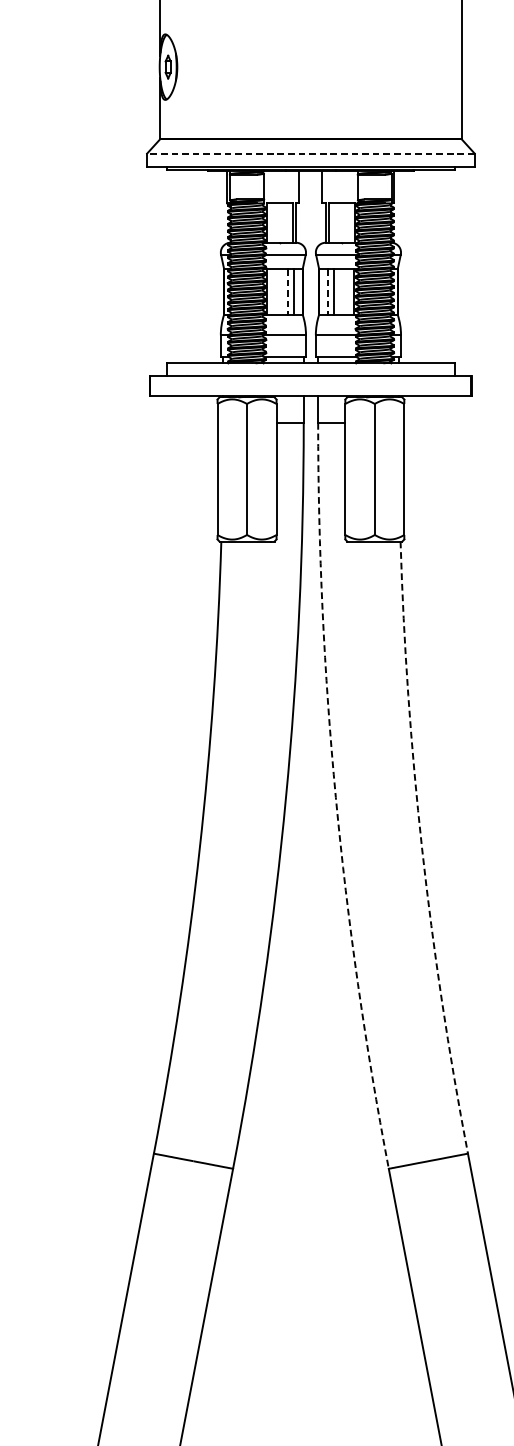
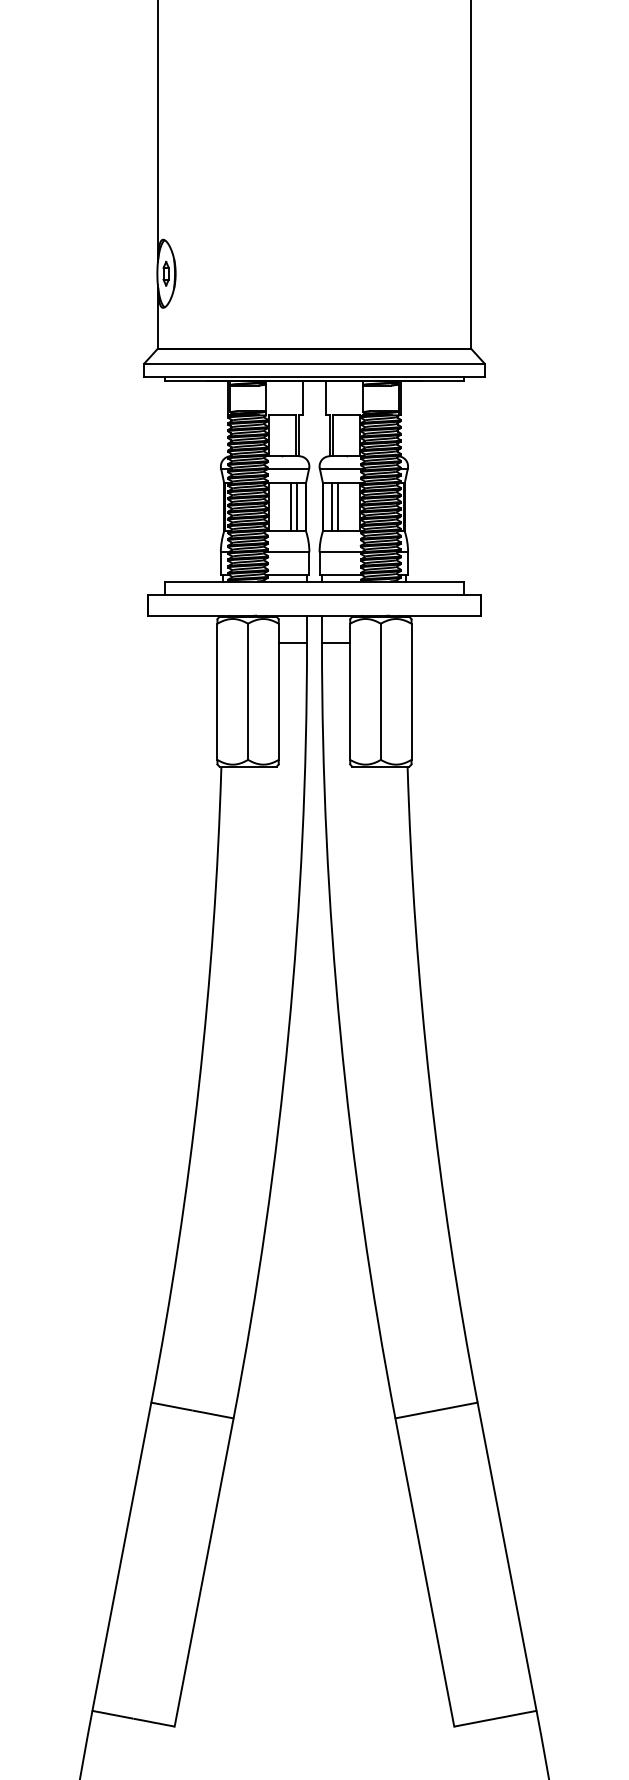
line: (309, 153) -> (313, 363), dashed -> solid
line: (287, 292) -> (290, 507), dashed -> solid
line: (328, 292) -> (332, 507), dashed -> solid
arc: (335, 797) -> (340, 1032), dashed -> solid
arc: (422, 849) -> (430, 1086), dashed -> solid

